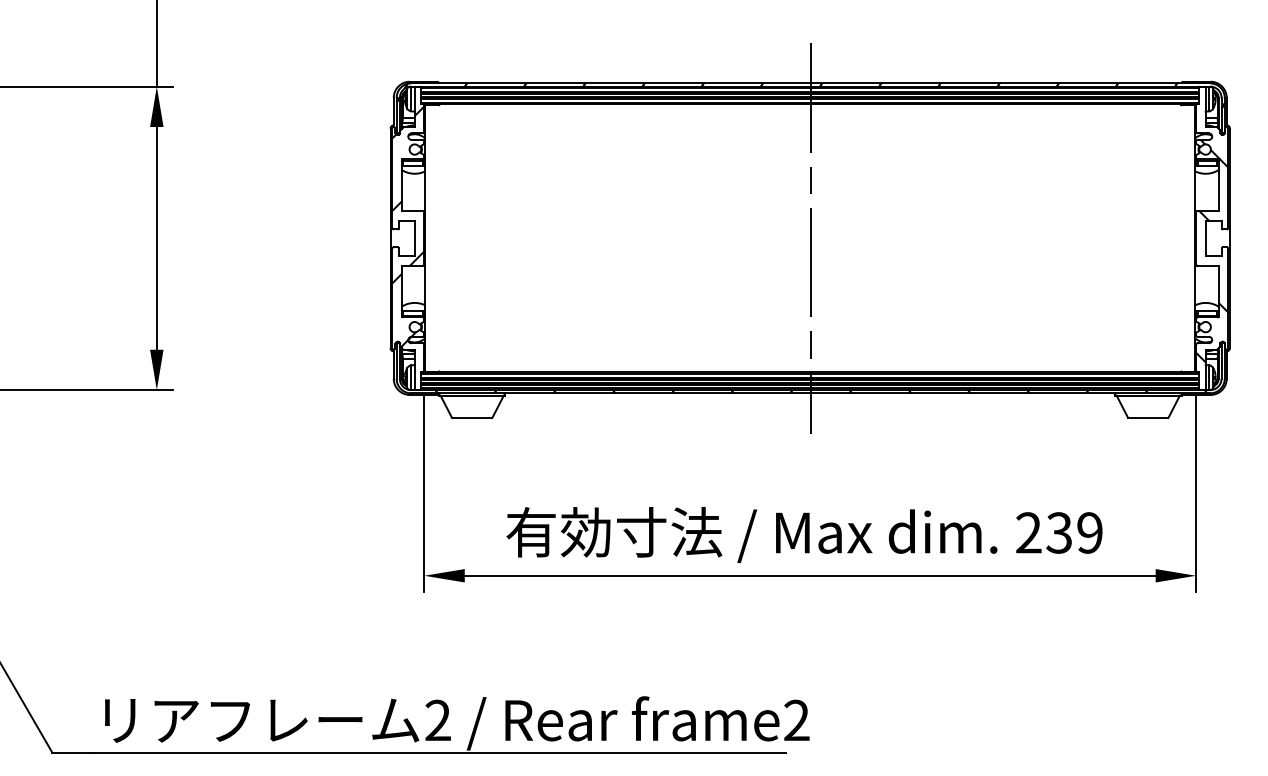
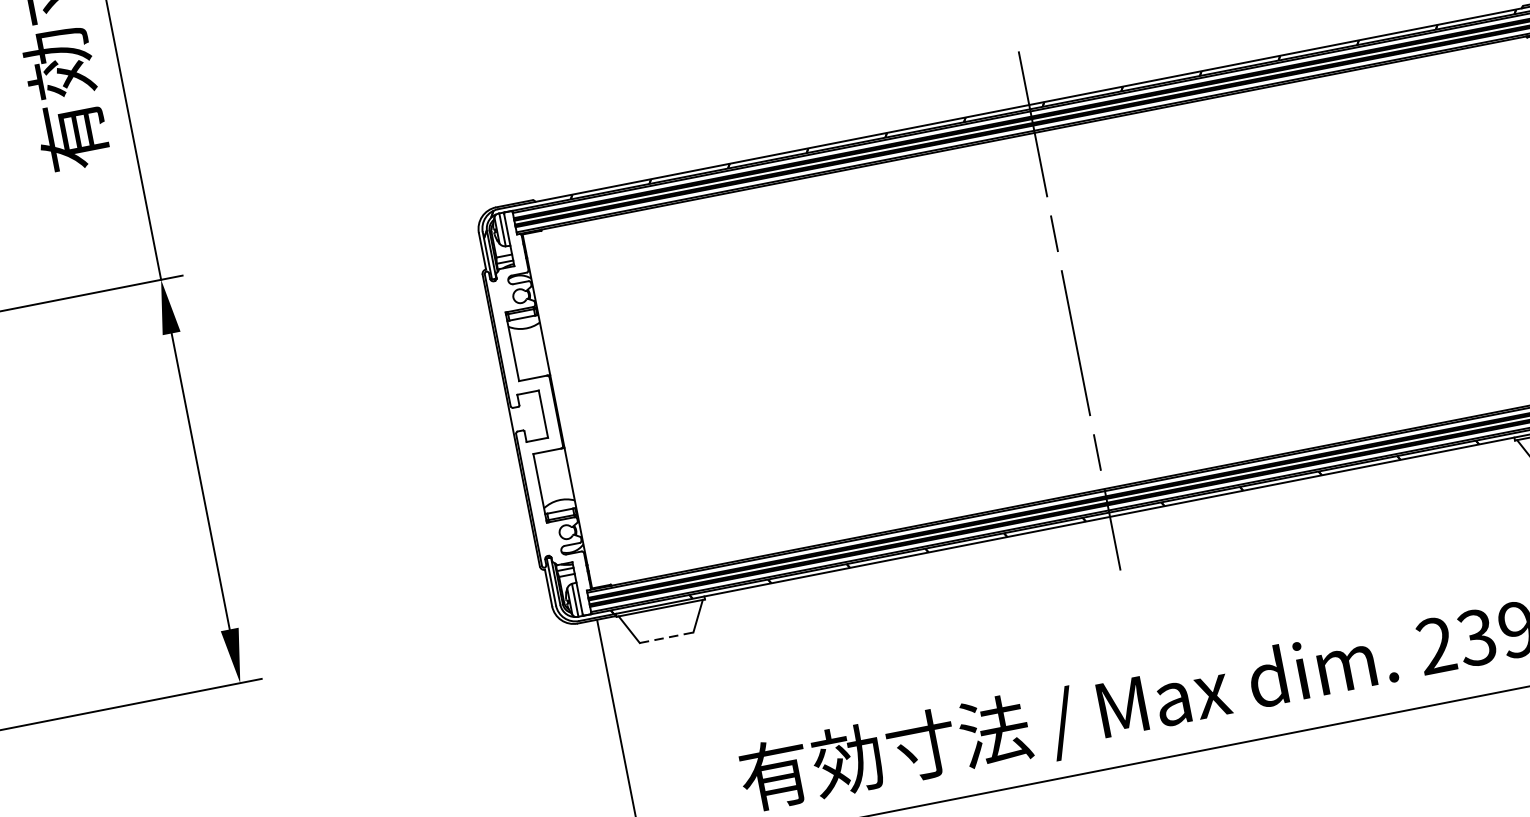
hatch: (408, 226) -> (532, 400), removed
line: (472, 417) -> (666, 637), solid -> dashed

